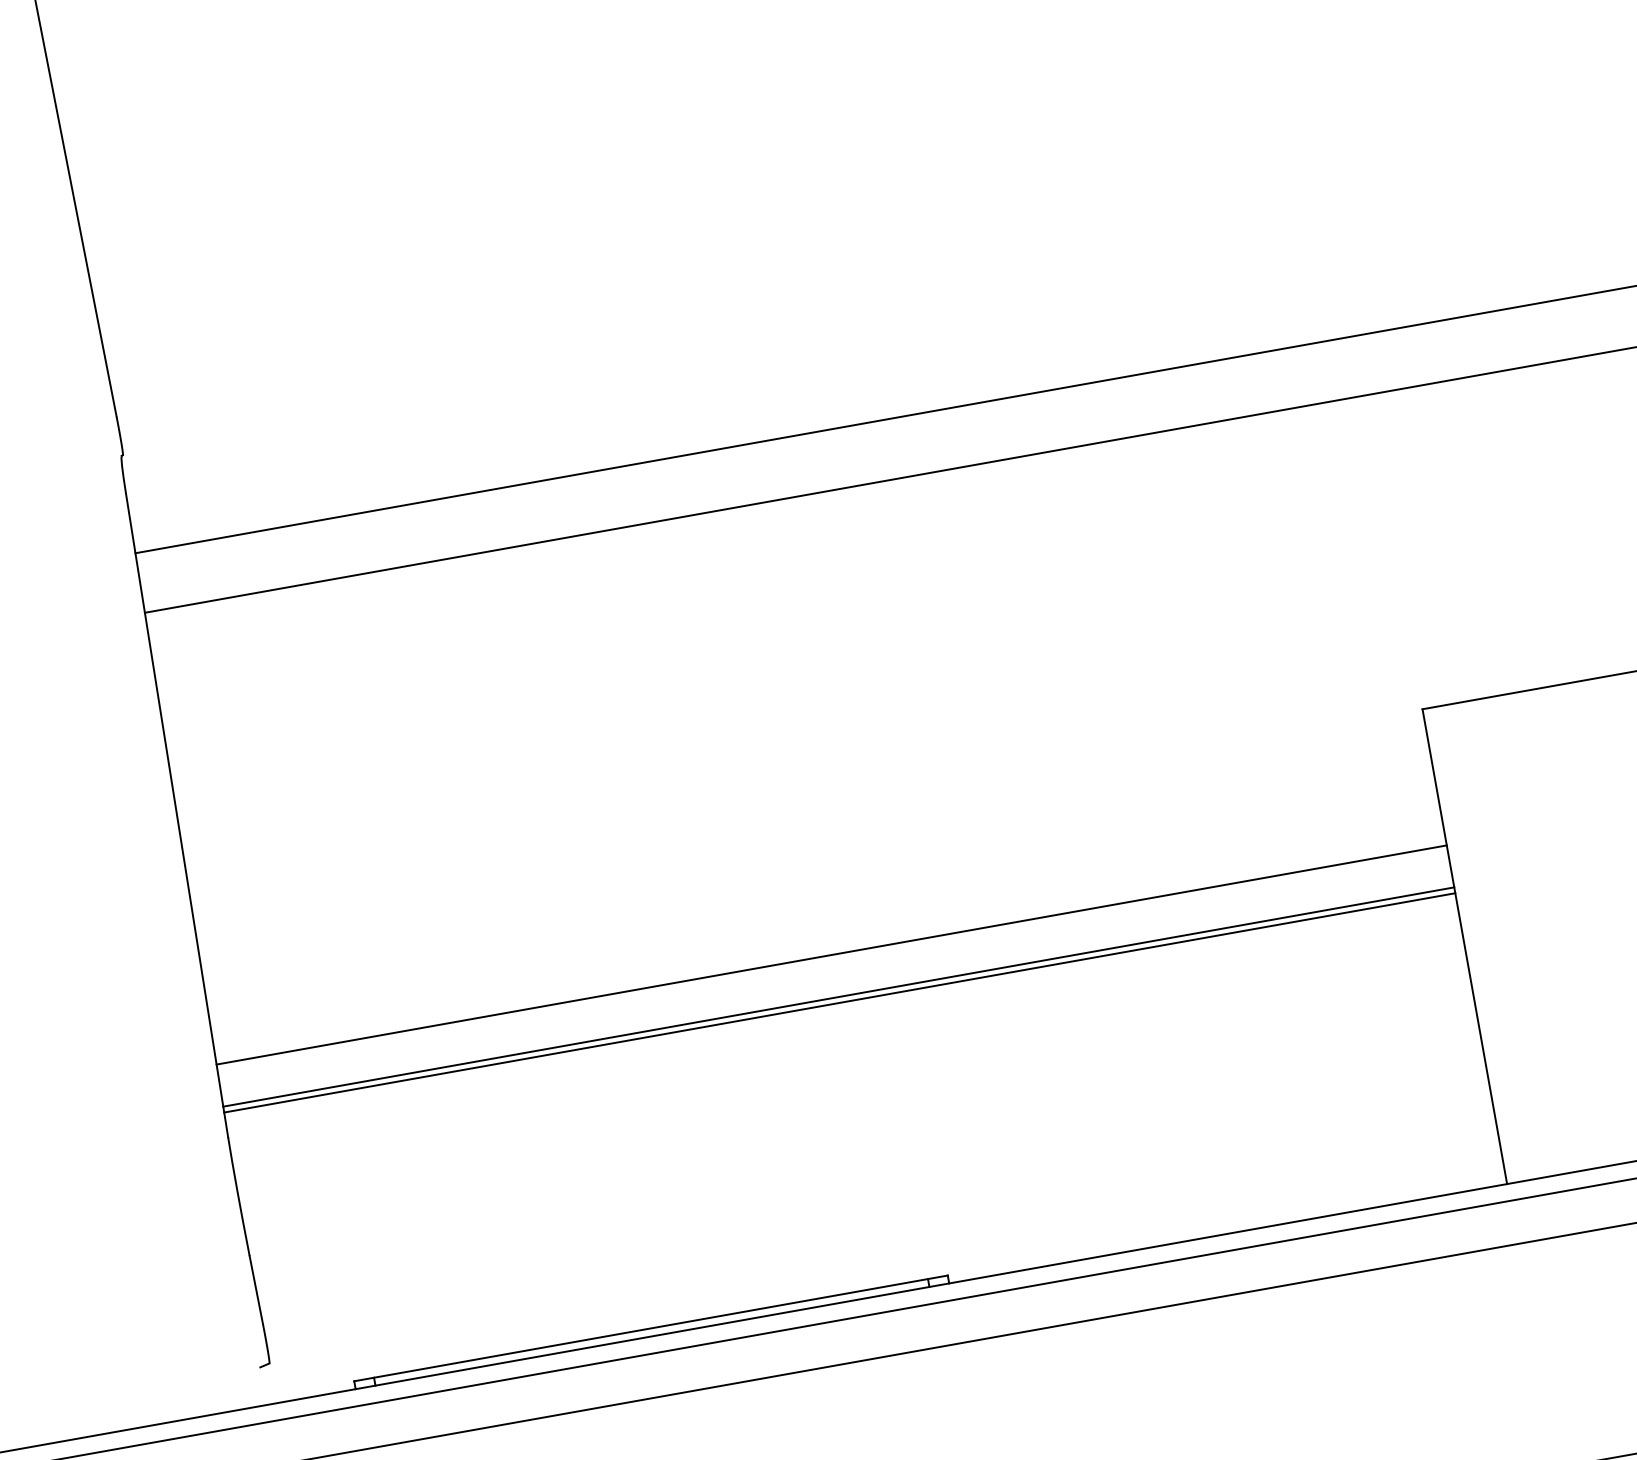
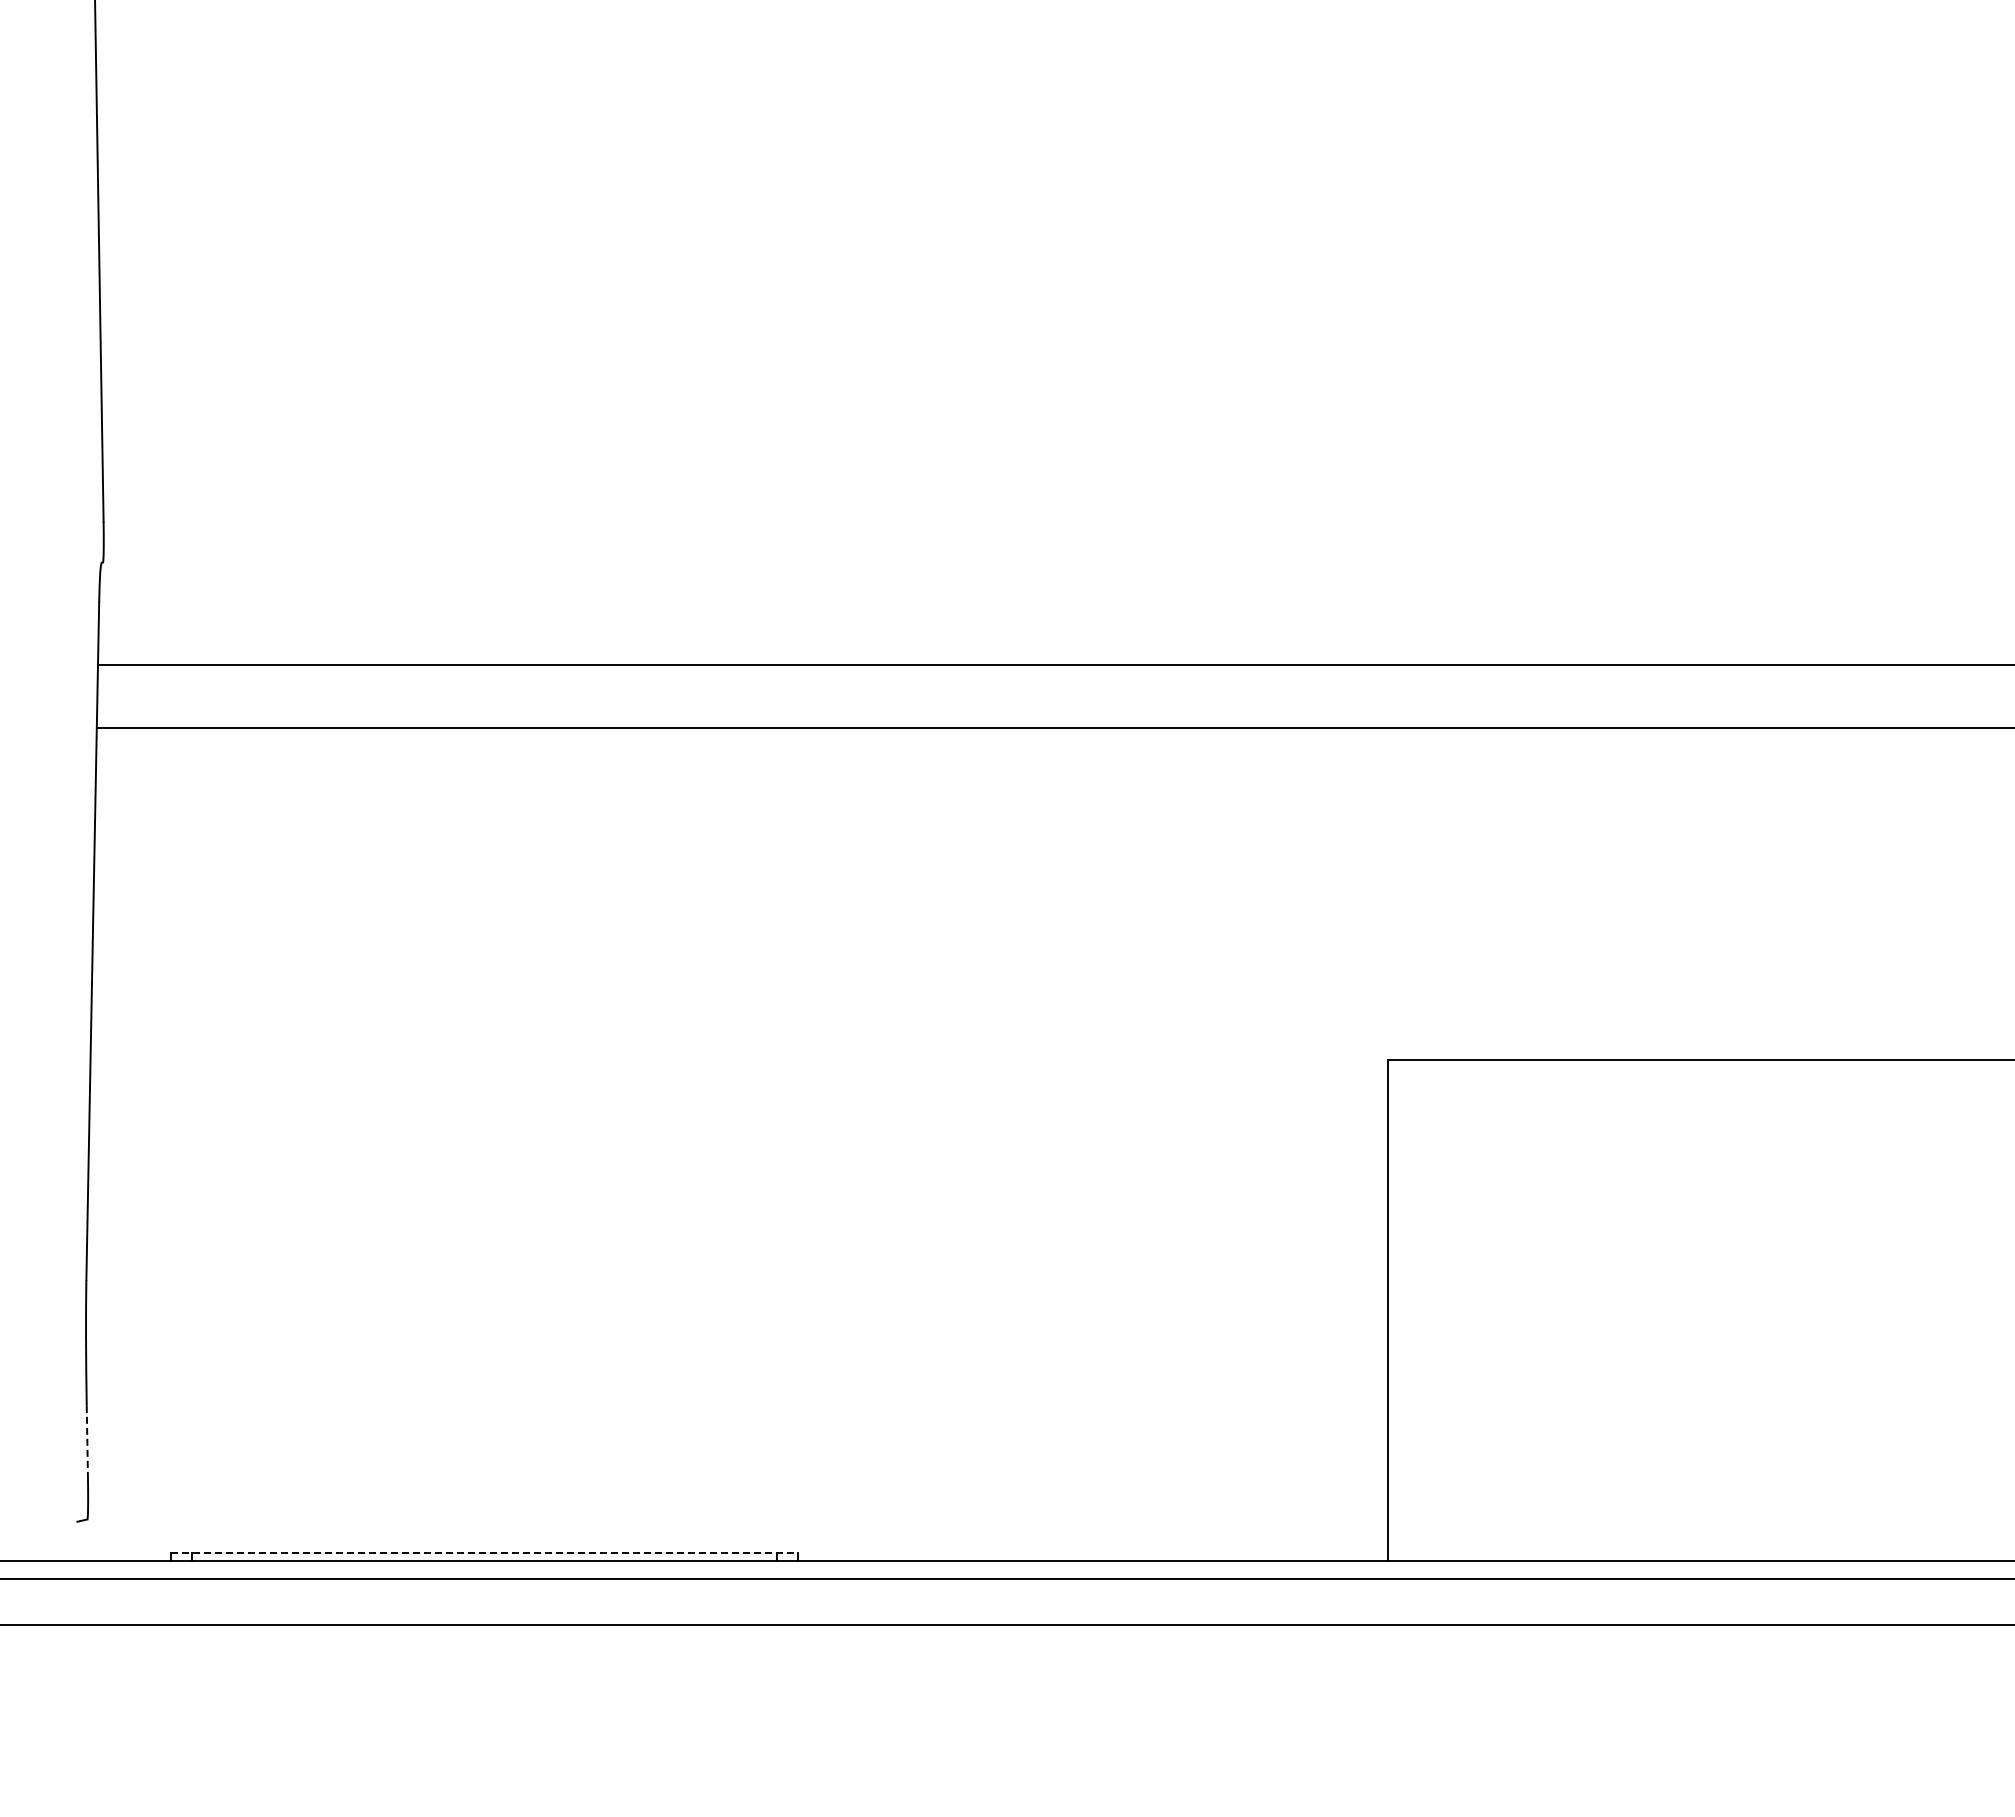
line: (831, 954) -> (737, 1203), removed
line: (837, 996) -> (736, 1247), removed
line: (839, 1003) -> (736, 1254), removed
line: (256, 1290) -> (87, 1442), solid -> dashed
line: (650, 1328) -> (484, 1553), solid -> dashed

